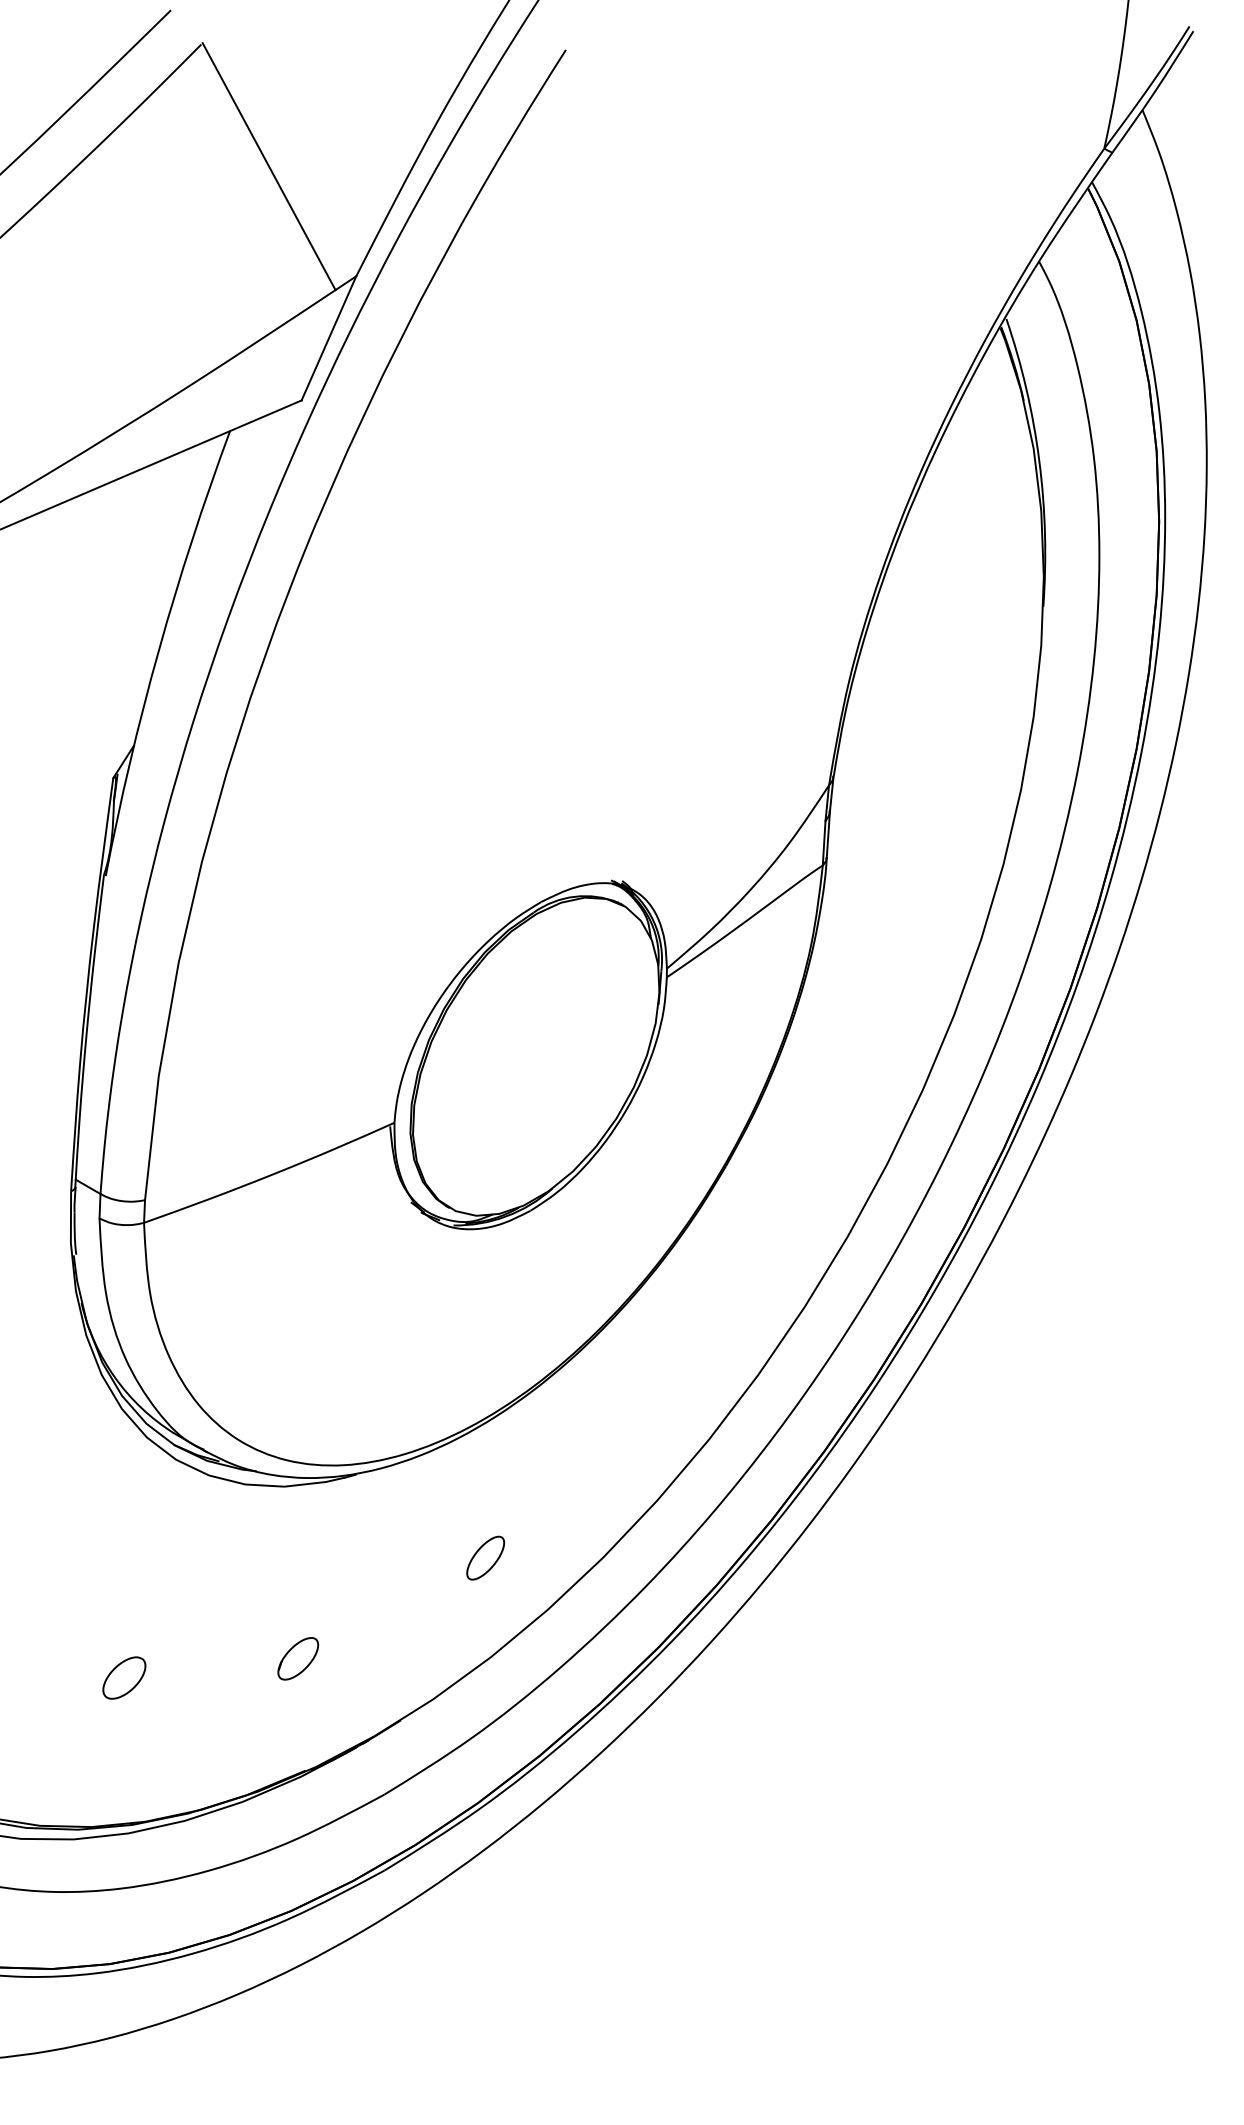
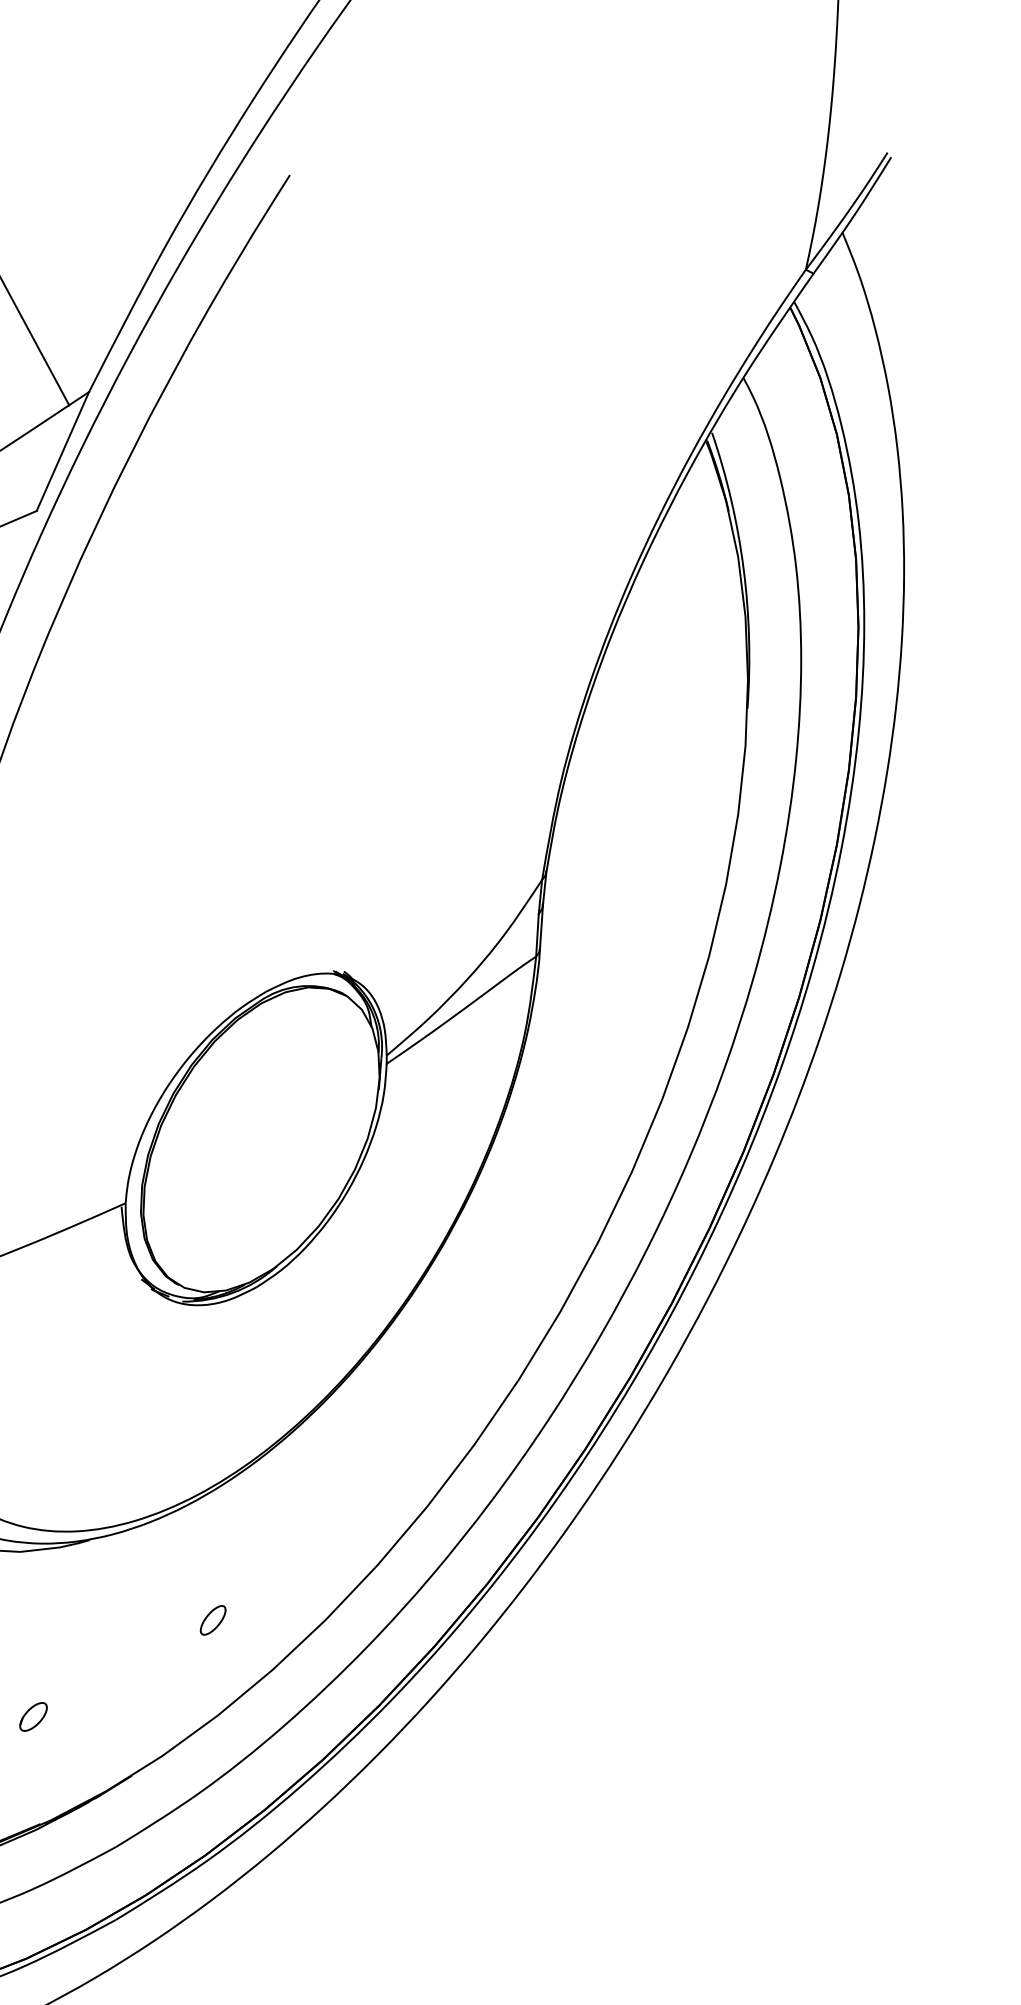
part: (485, 1557) -> (212, 1619), size x0.7
part: (298, 1658) -> (33, 1716), size x0.7

